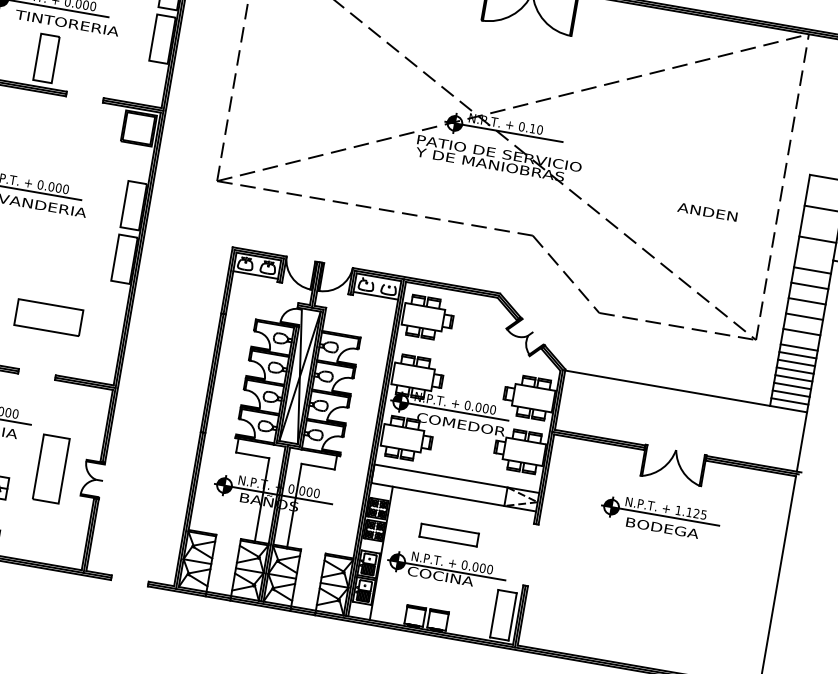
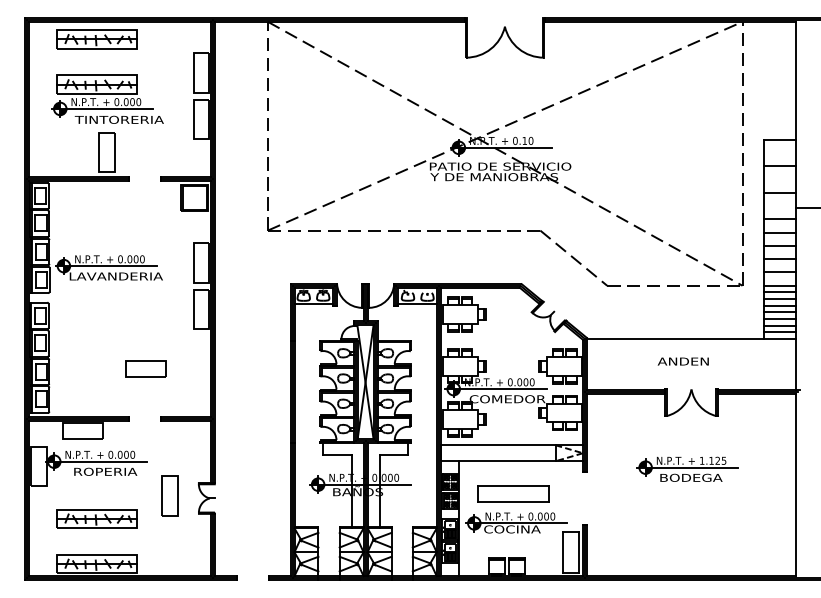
text: (706, 211) -> (682, 361), moved
part: (47, 316) -> (145, 368), size x0.71
part: (50, 468) -> (169, 495), size x0.71
part: (659, 516) -> (687, 468), moved
part: (449, 534) -> (513, 493), size x1.43

